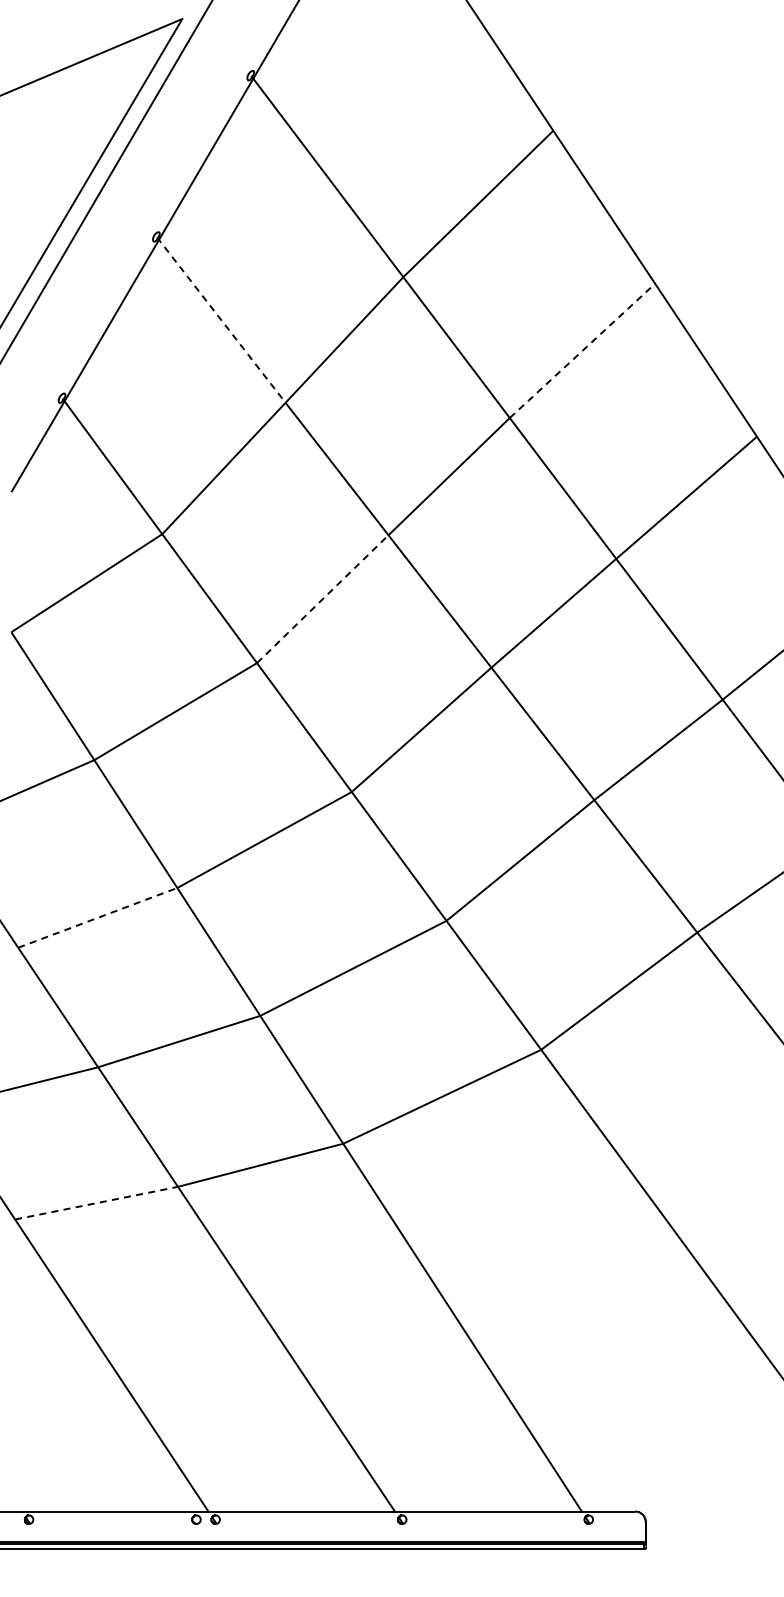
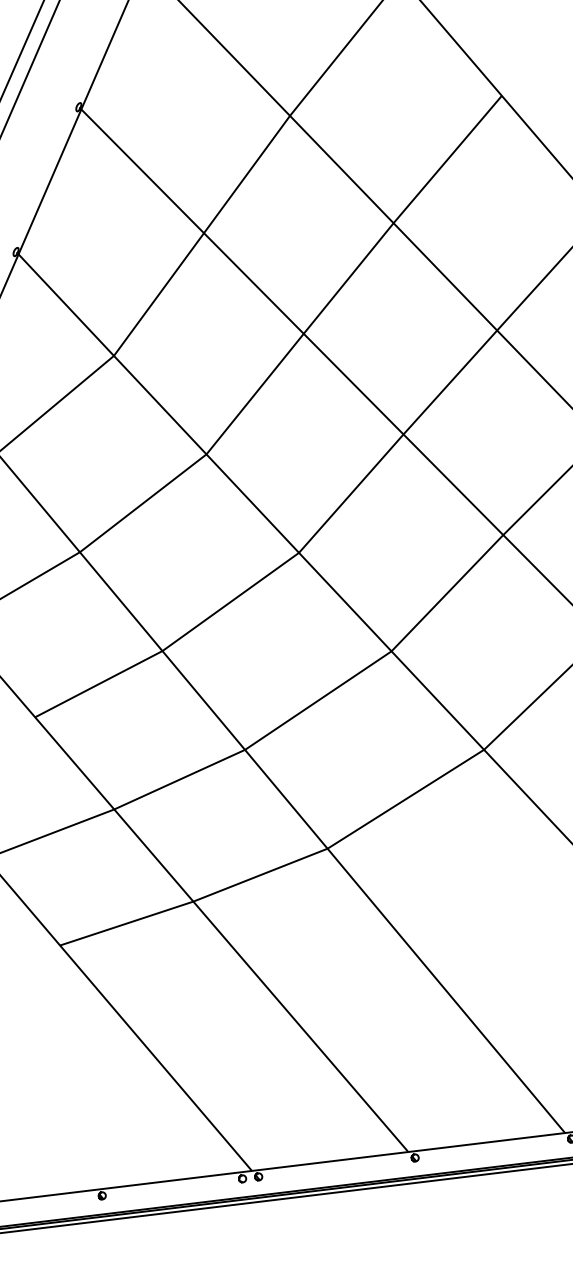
line: (221, 320) -> (141, 170), dashed -> solid
line: (582, 350) -> (447, 159), dashed -> solid
line: (322, 599) -> (254, 394), dashed -> solid
line: (97, 917) -> (98, 683), dashed -> solid
line: (97, 1203) -> (127, 923), dashed -> solid

